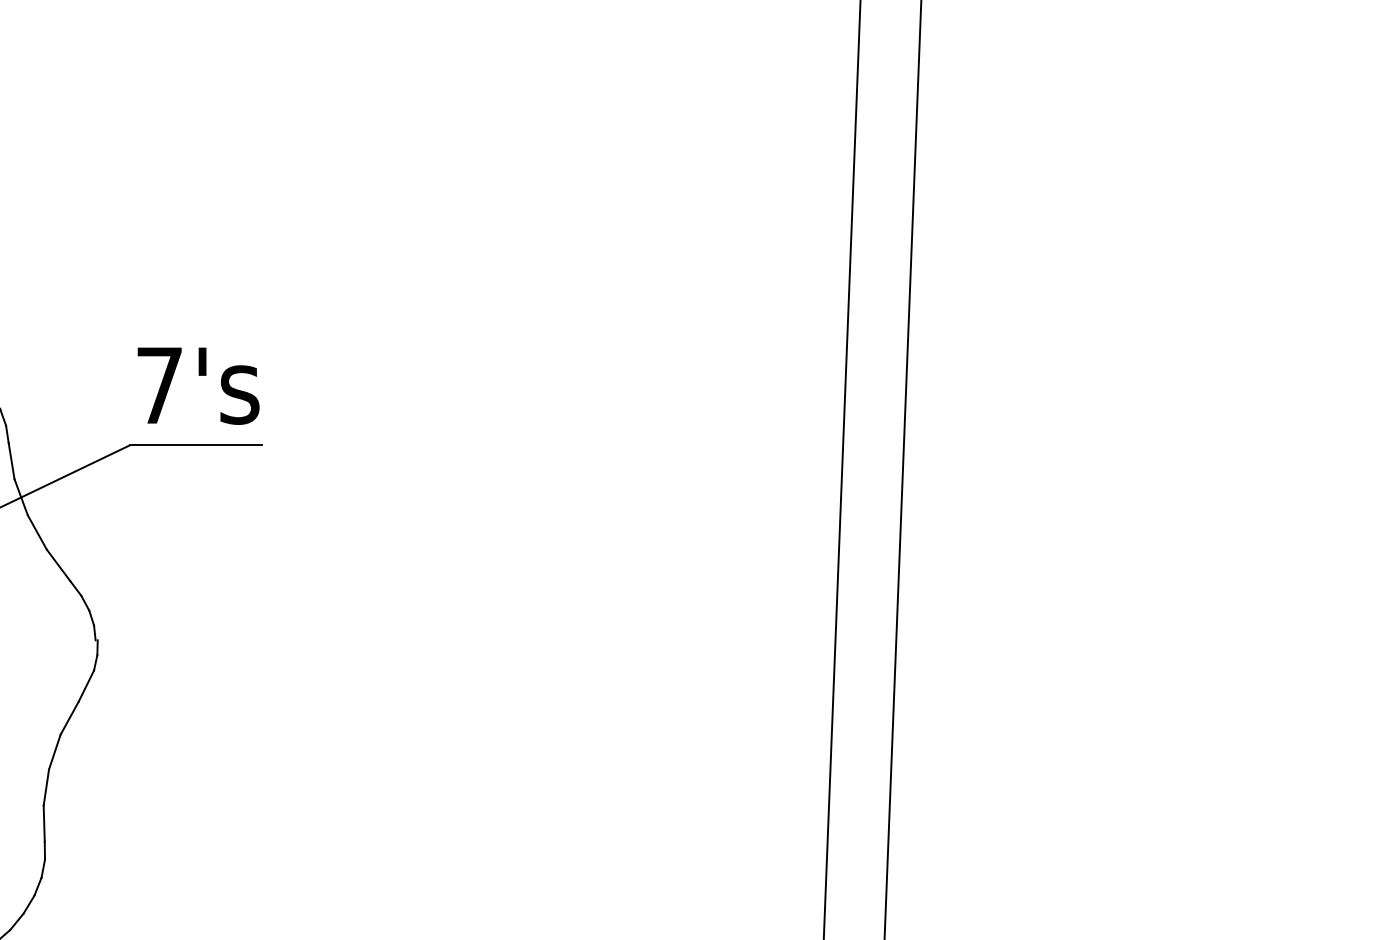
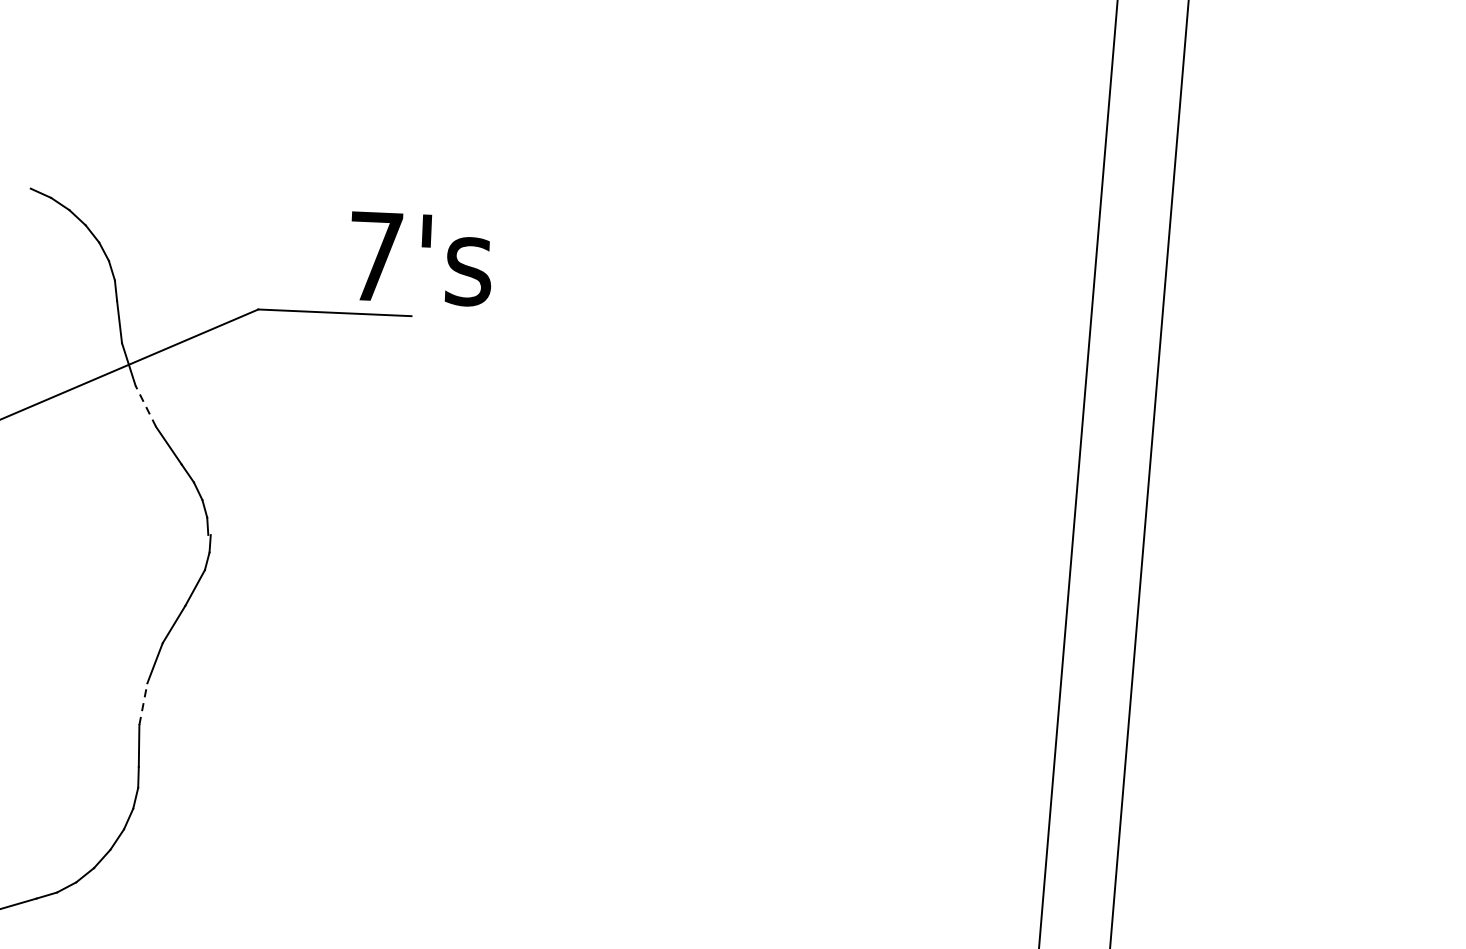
text: (198, 385) -> (420, 258), moved
line: (37, 532) -> (146, 406), solid -> dashed
line: (46, 787) -> (143, 703), solid -> dashed

